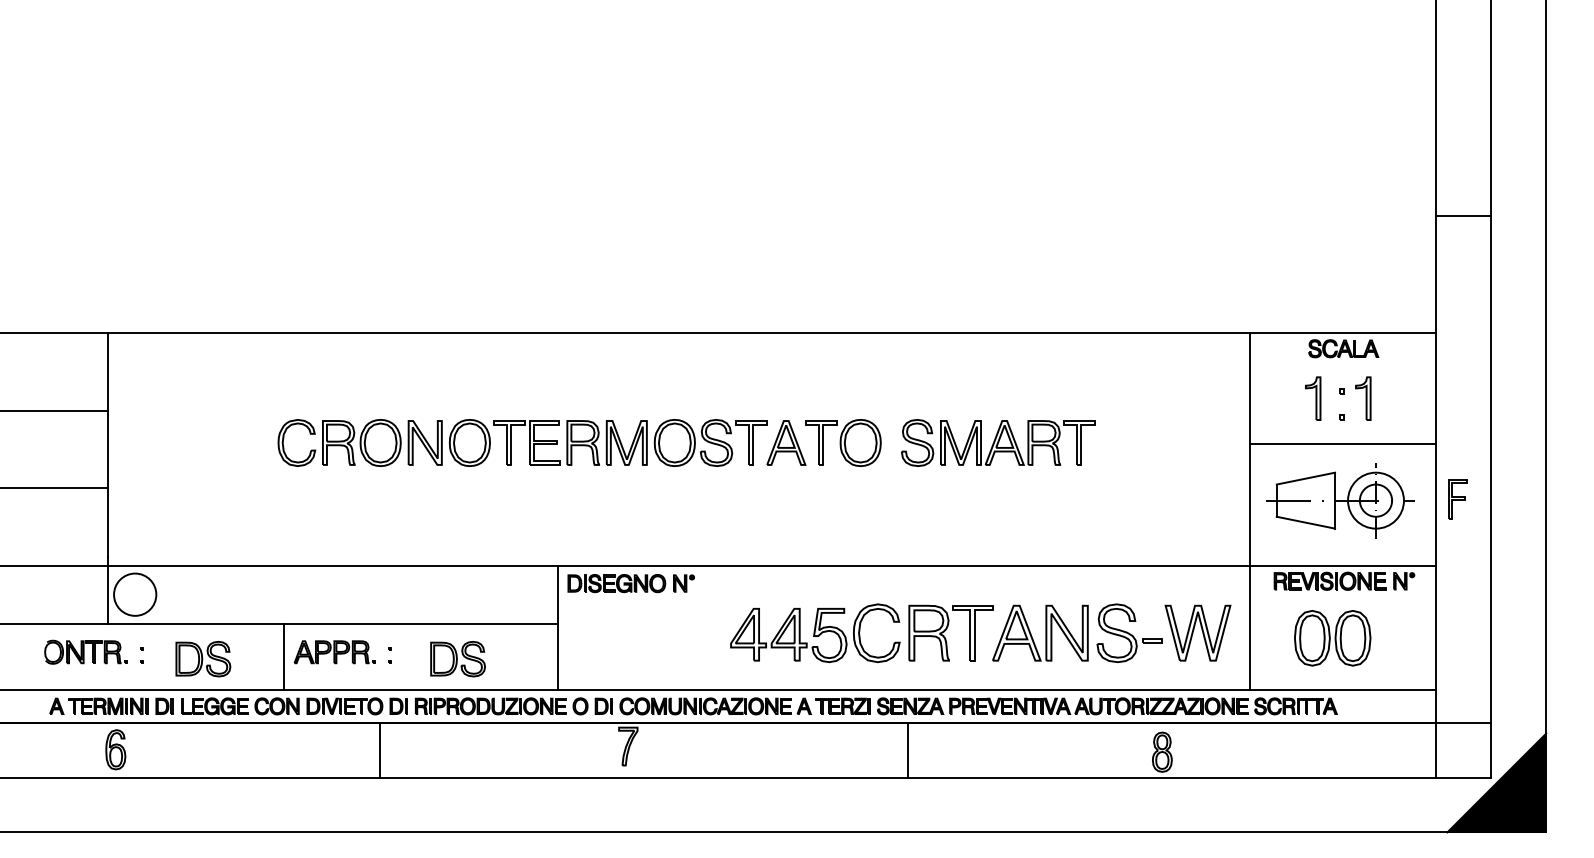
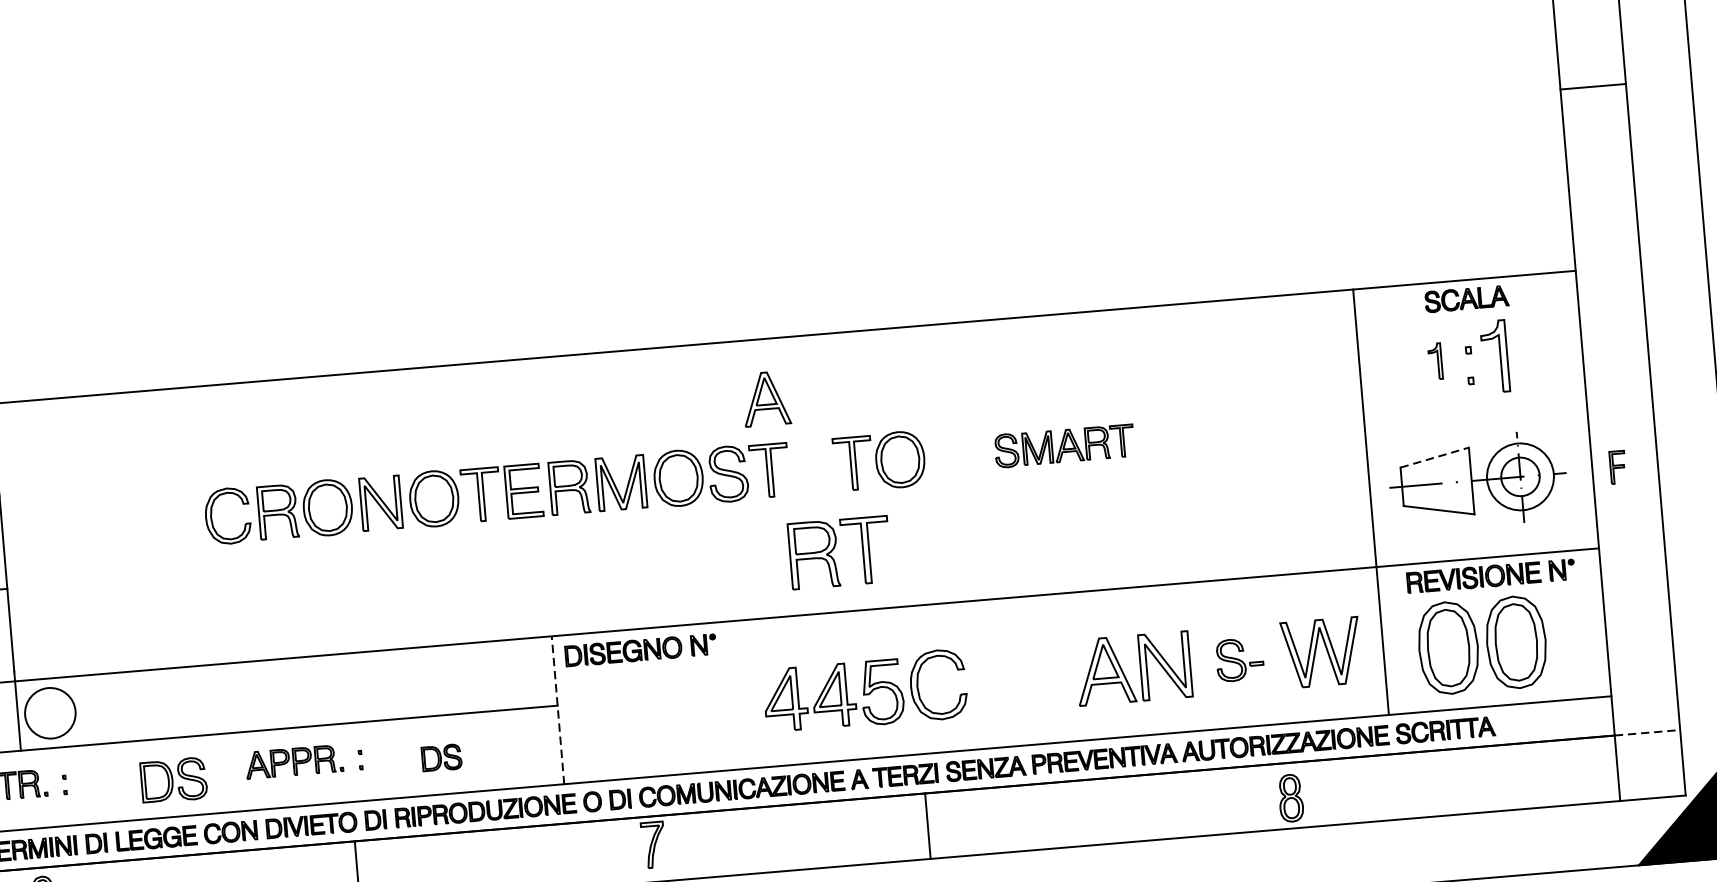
line: (1463, 215) -> (1592, 86), moved
part: (1313, 398) -> (1435, 361), size x0.7
part: (1363, 398) -> (1495, 356), size x1.4
part: (786, 442) -> (766, 398), moved
part: (998, 442) -> (1064, 445), size x0.6
line: (1342, 443) -> (1474, 412), removed
line: (1305, 478) -> (1434, 457), solid -> dashed
part: (1457, 499) -> (1617, 467), size x0.7
line: (558, 627) -> (558, 710), solid -> dashed
part: (950, 632) -> (839, 551), moved
part: (1129, 633) -> (1239, 659), size x0.6
part: (1332, 638) -> (1482, 645), size x1.4
line: (283, 656) -> (233, 772), removed
part: (203, 658) -> (173, 779), moved
part: (457, 659) -> (441, 758), size x0.6
line: (1464, 722) -> (1648, 732), solid -> dashed
line: (908, 749) -> (928, 825), moved

